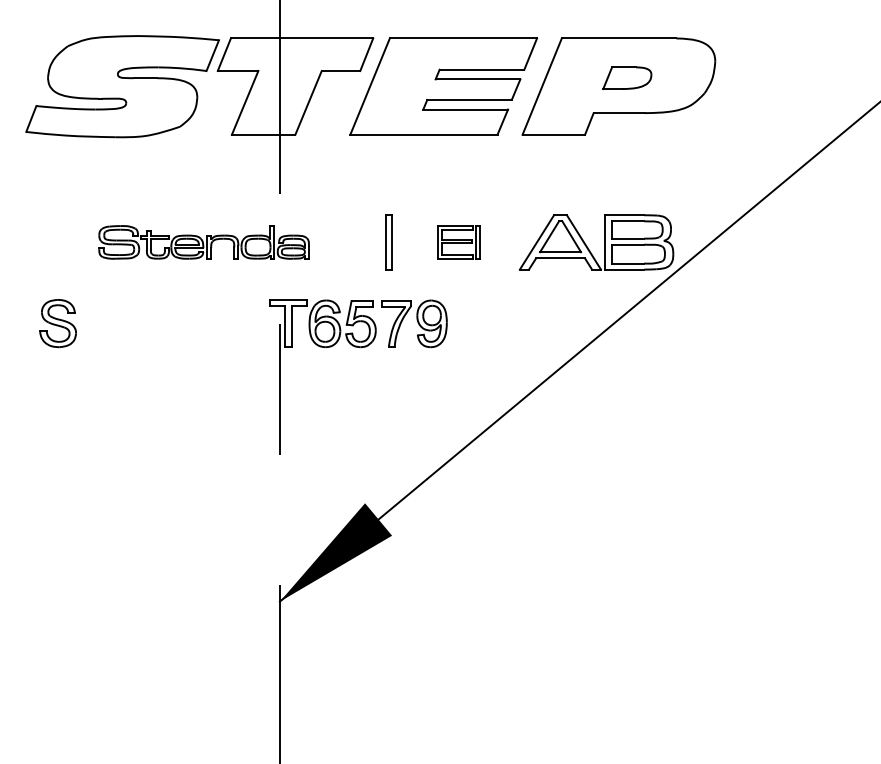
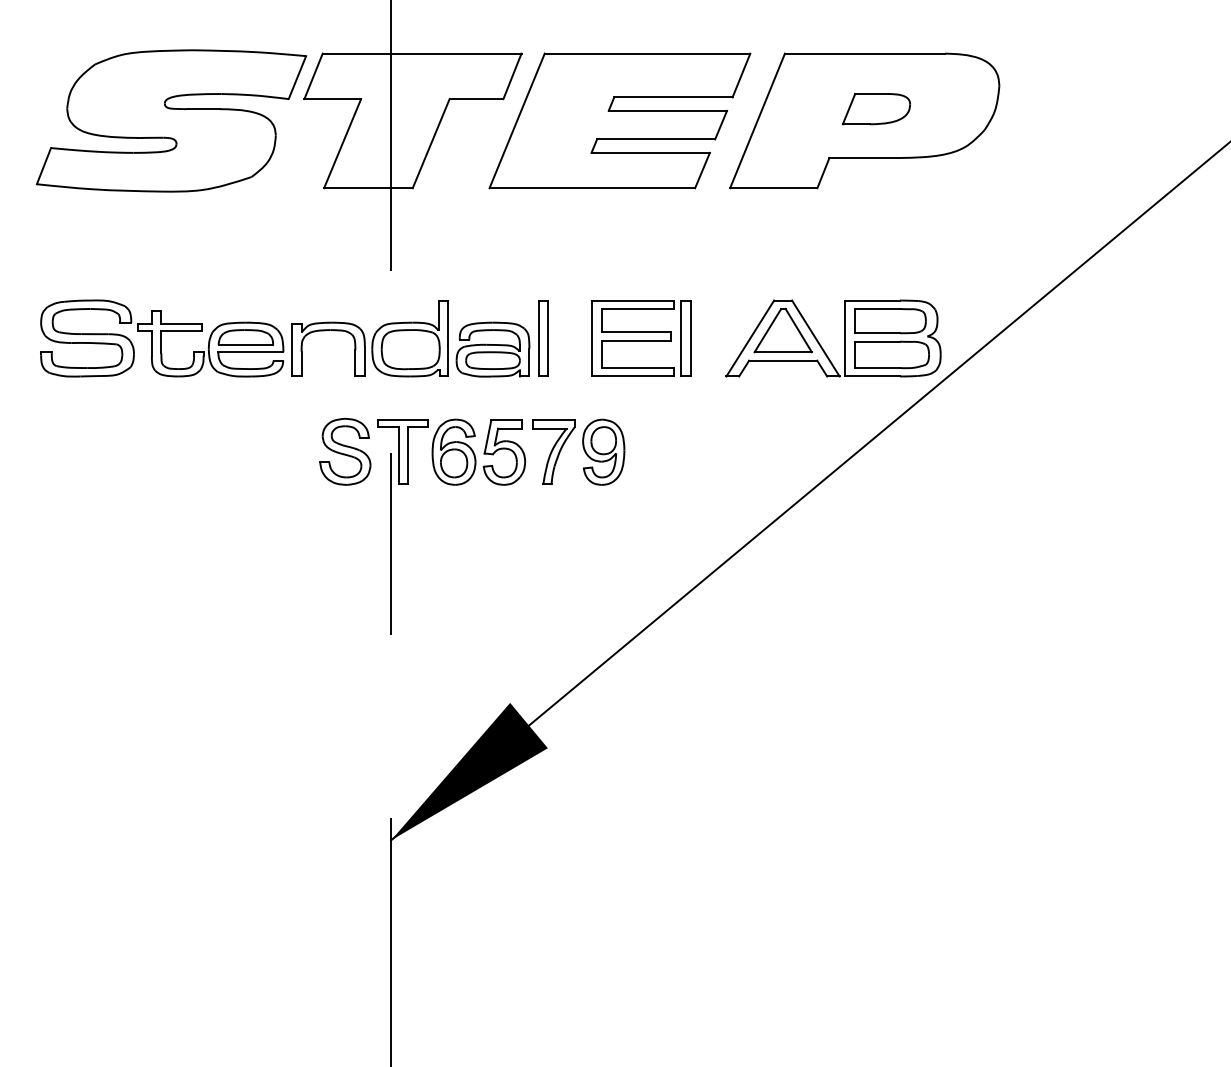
part: (204, 242) -> (285, 338), size x1.67
part: (459, 242) -> (641, 338), size x1.67
part: (58, 323) -> (345, 451), moved

